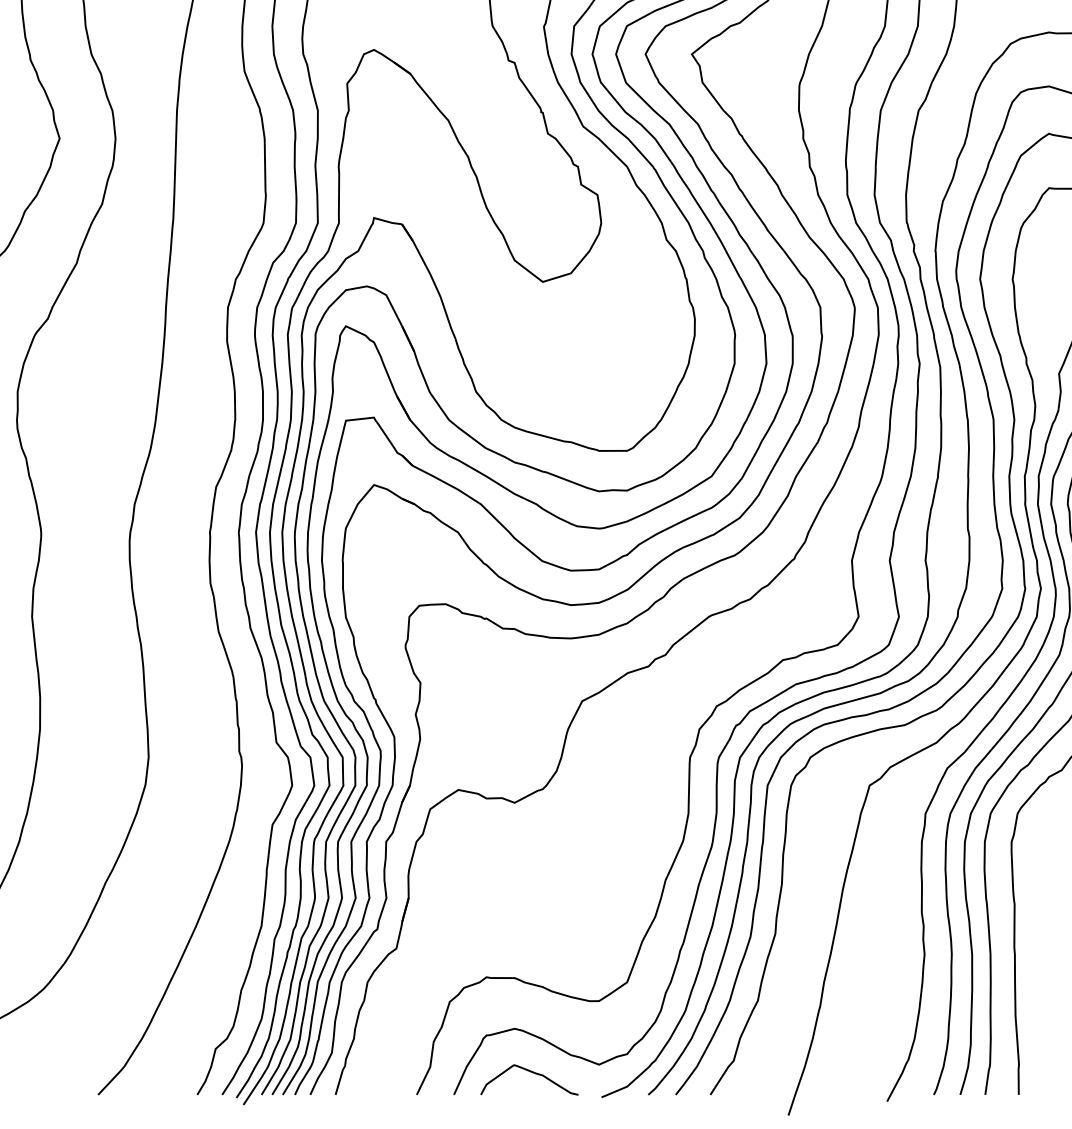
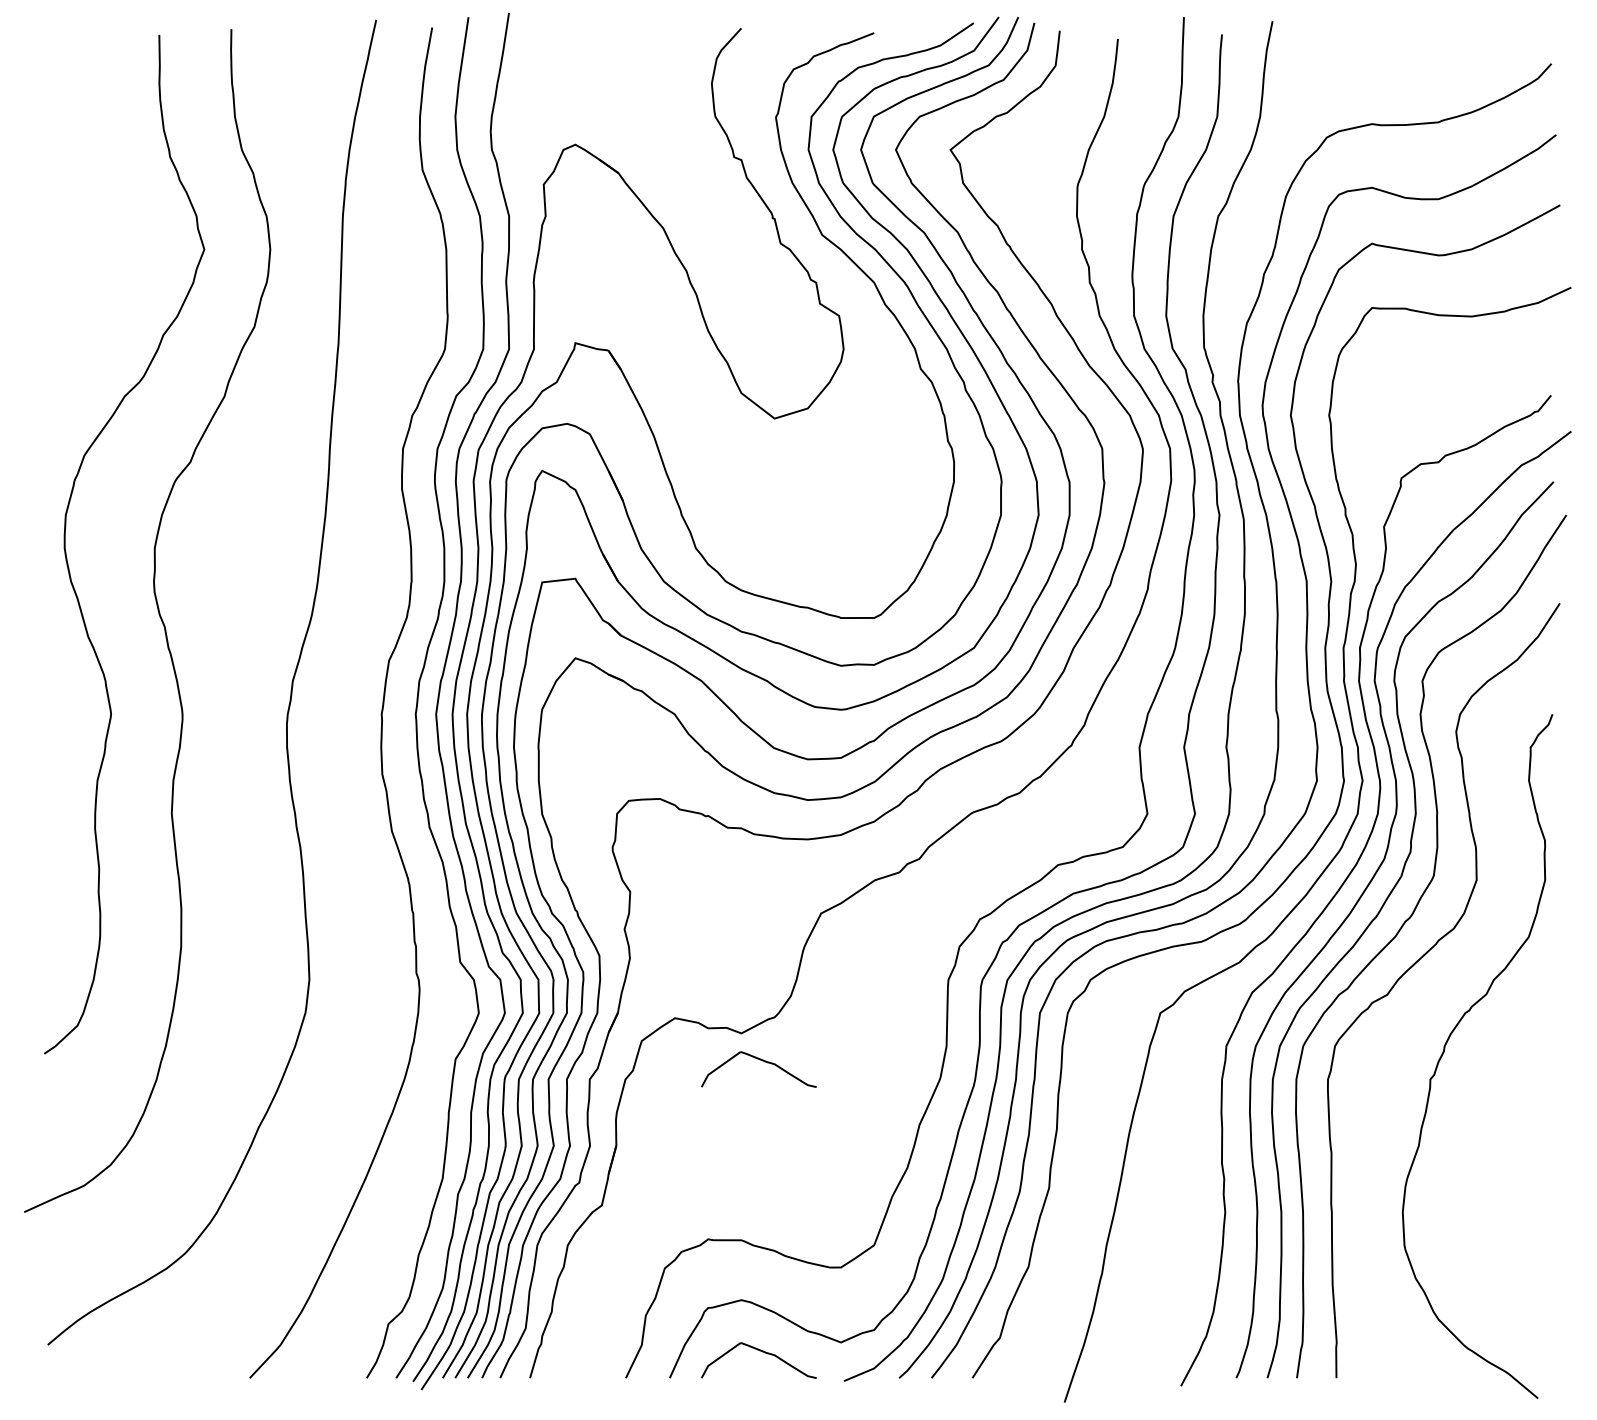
curve: (532, 826) -> (762, 1061), added

